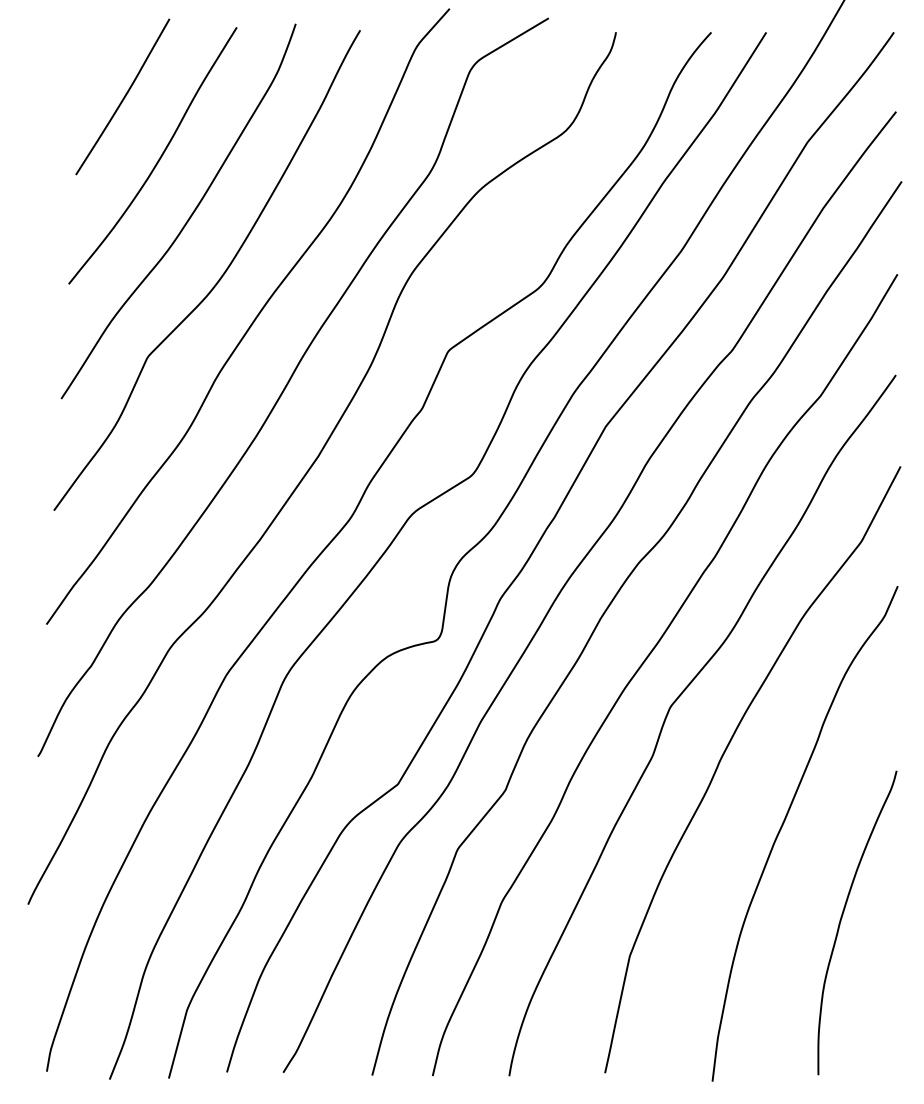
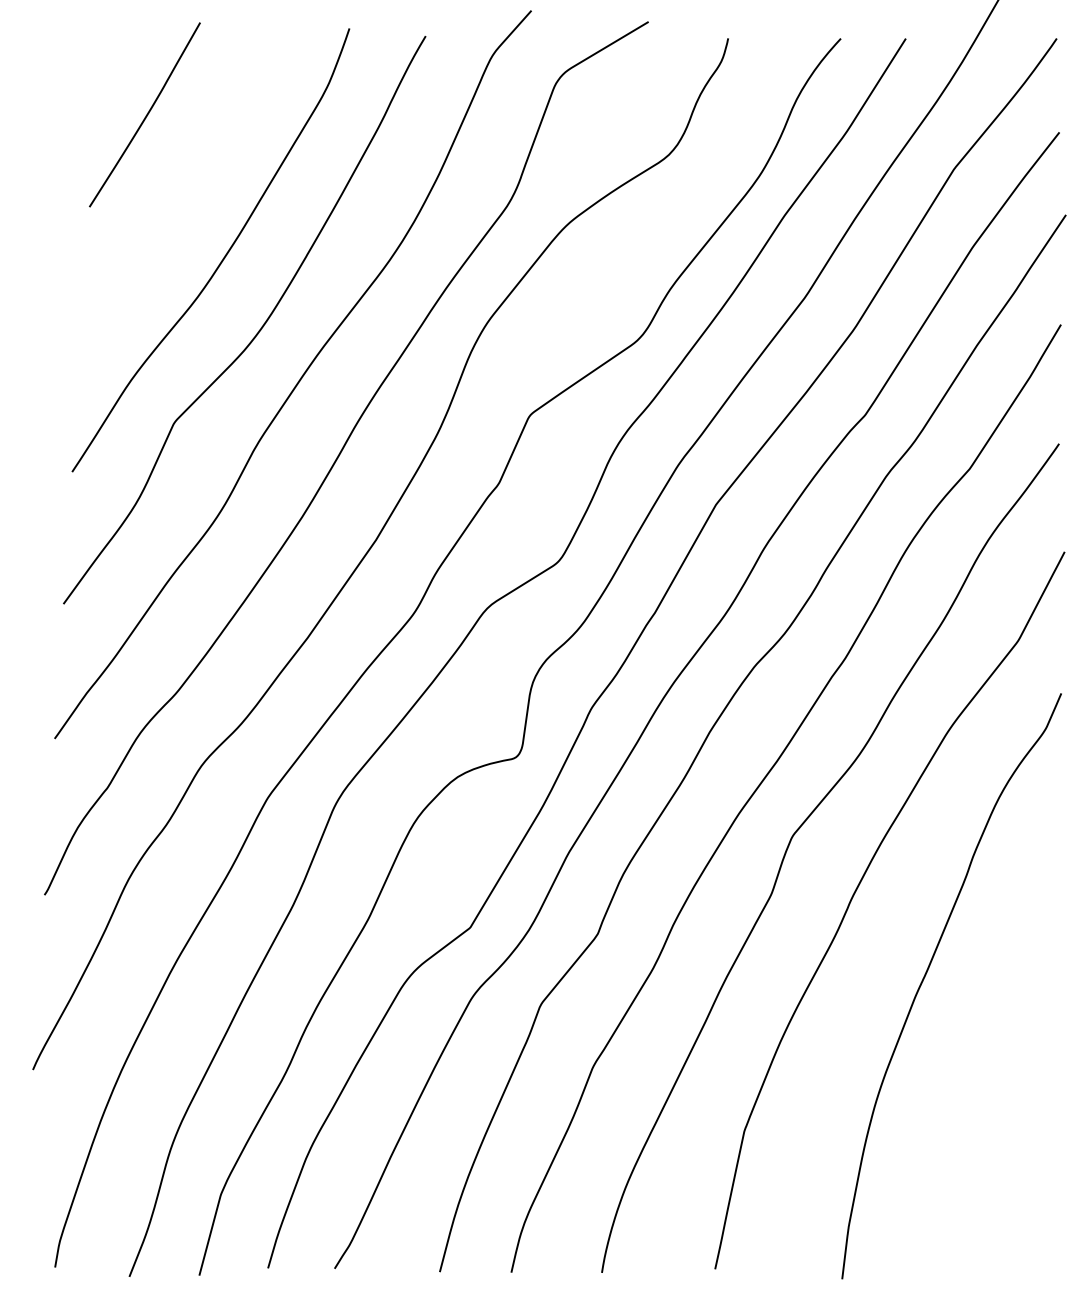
curve: (157, 160) -> (186, 189), removed
curve: (842, 918) -> (995, 1086), removed

